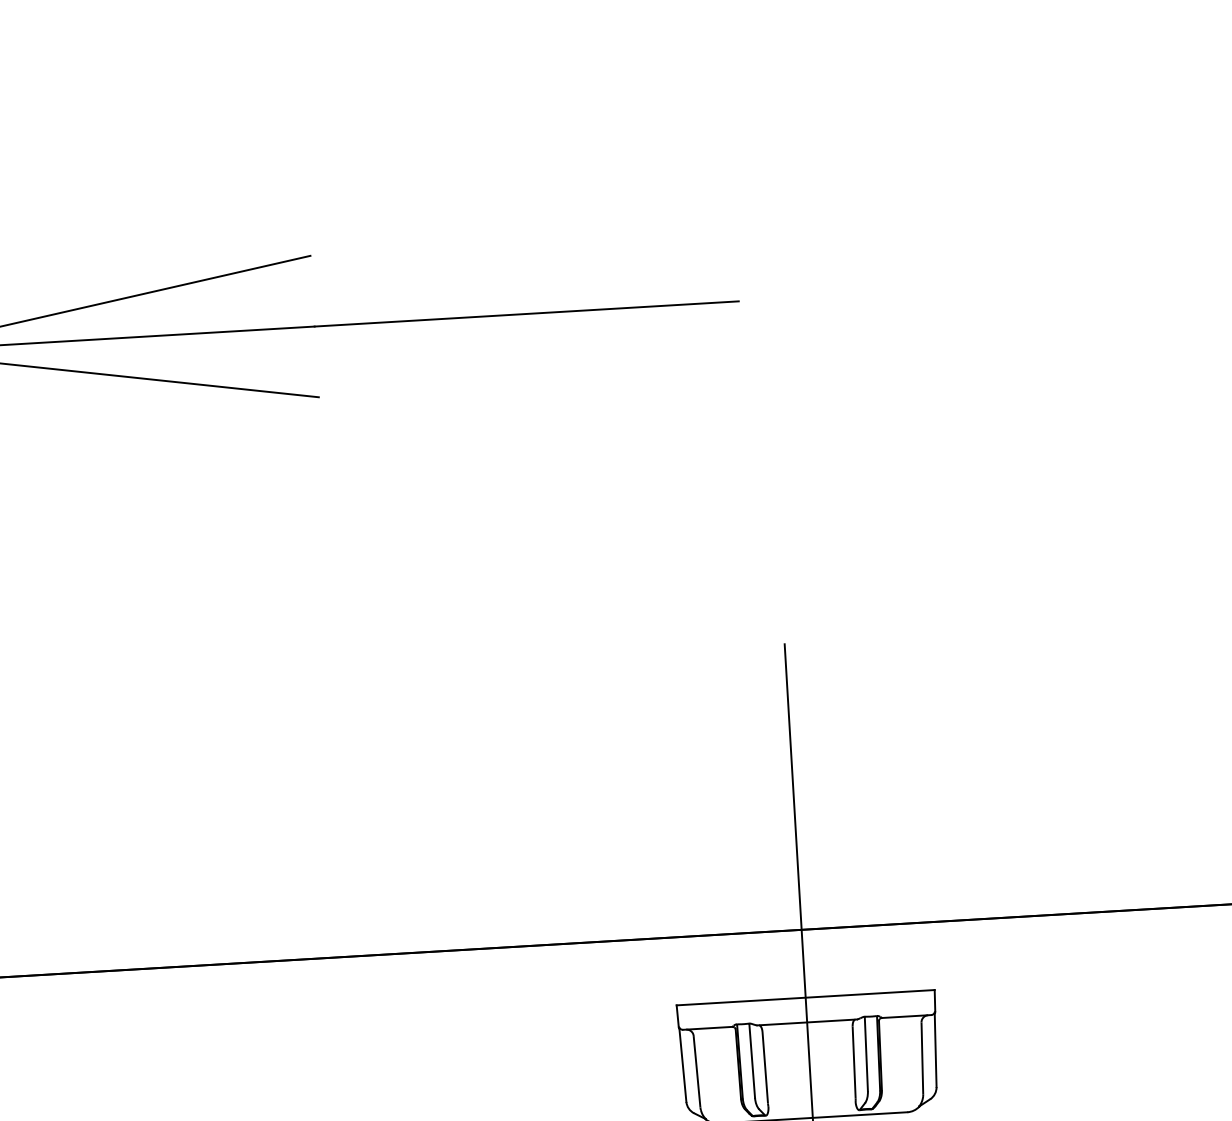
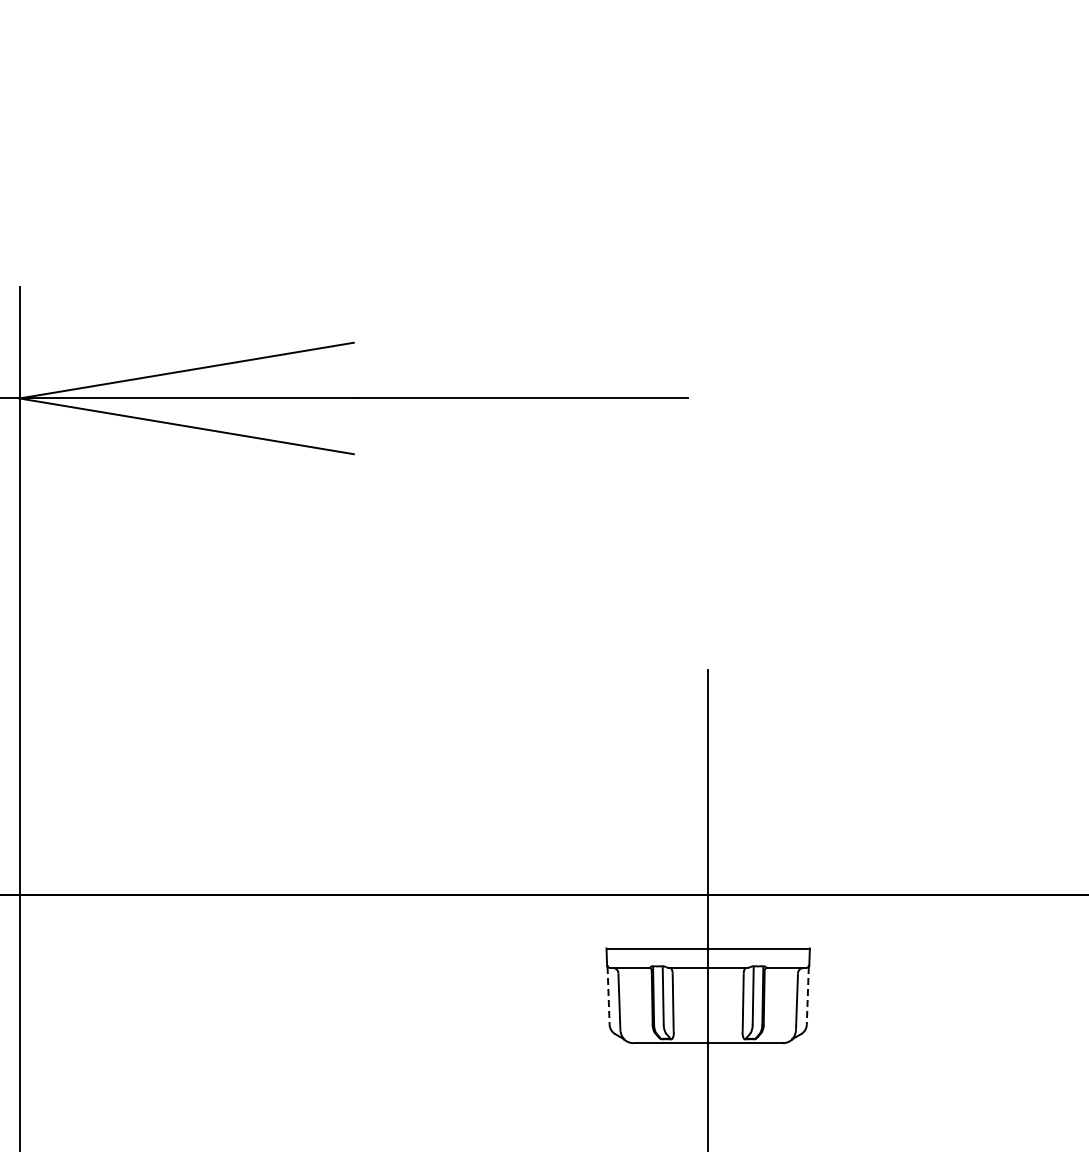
line: (935, 1049) -> (807, 995), solid -> dashed
line: (682, 1064) -> (608, 995), solid -> dashed

